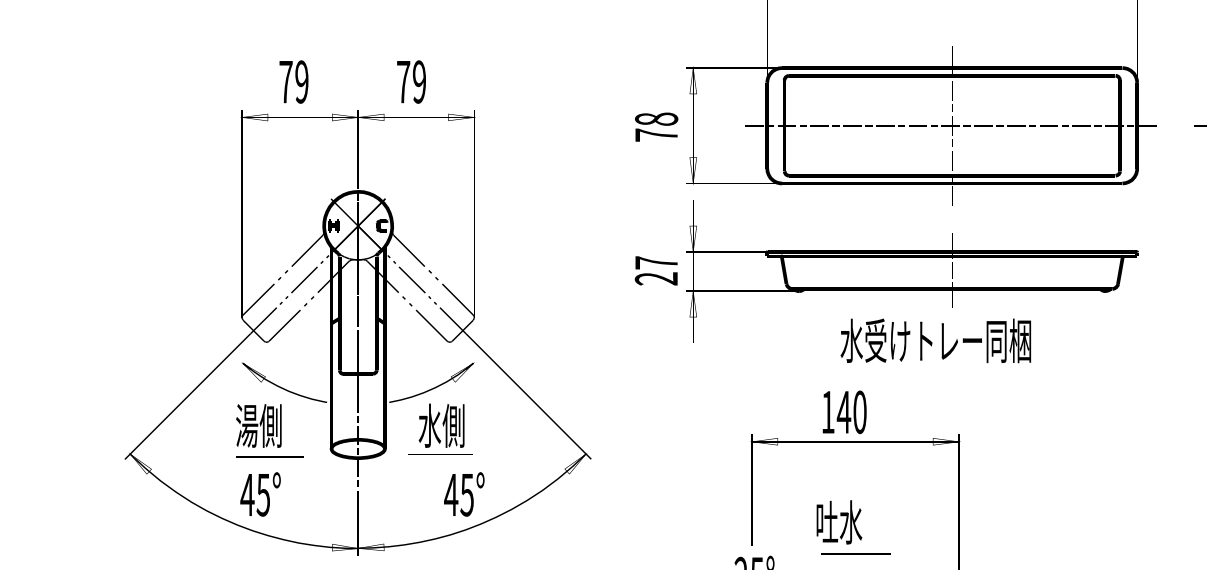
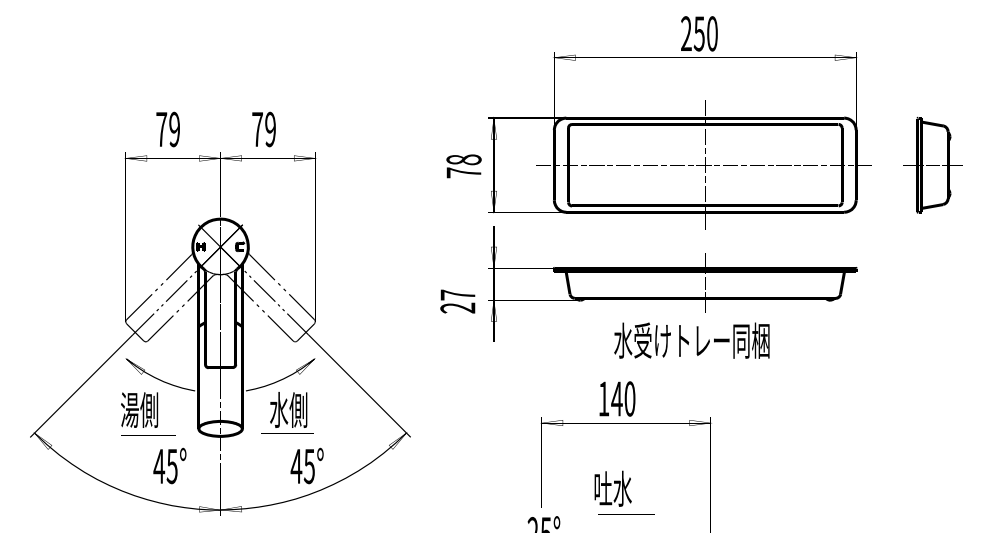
text: (655, 270) -> (457, 301), moved
text: (260, 493) -> (169, 465), moved

